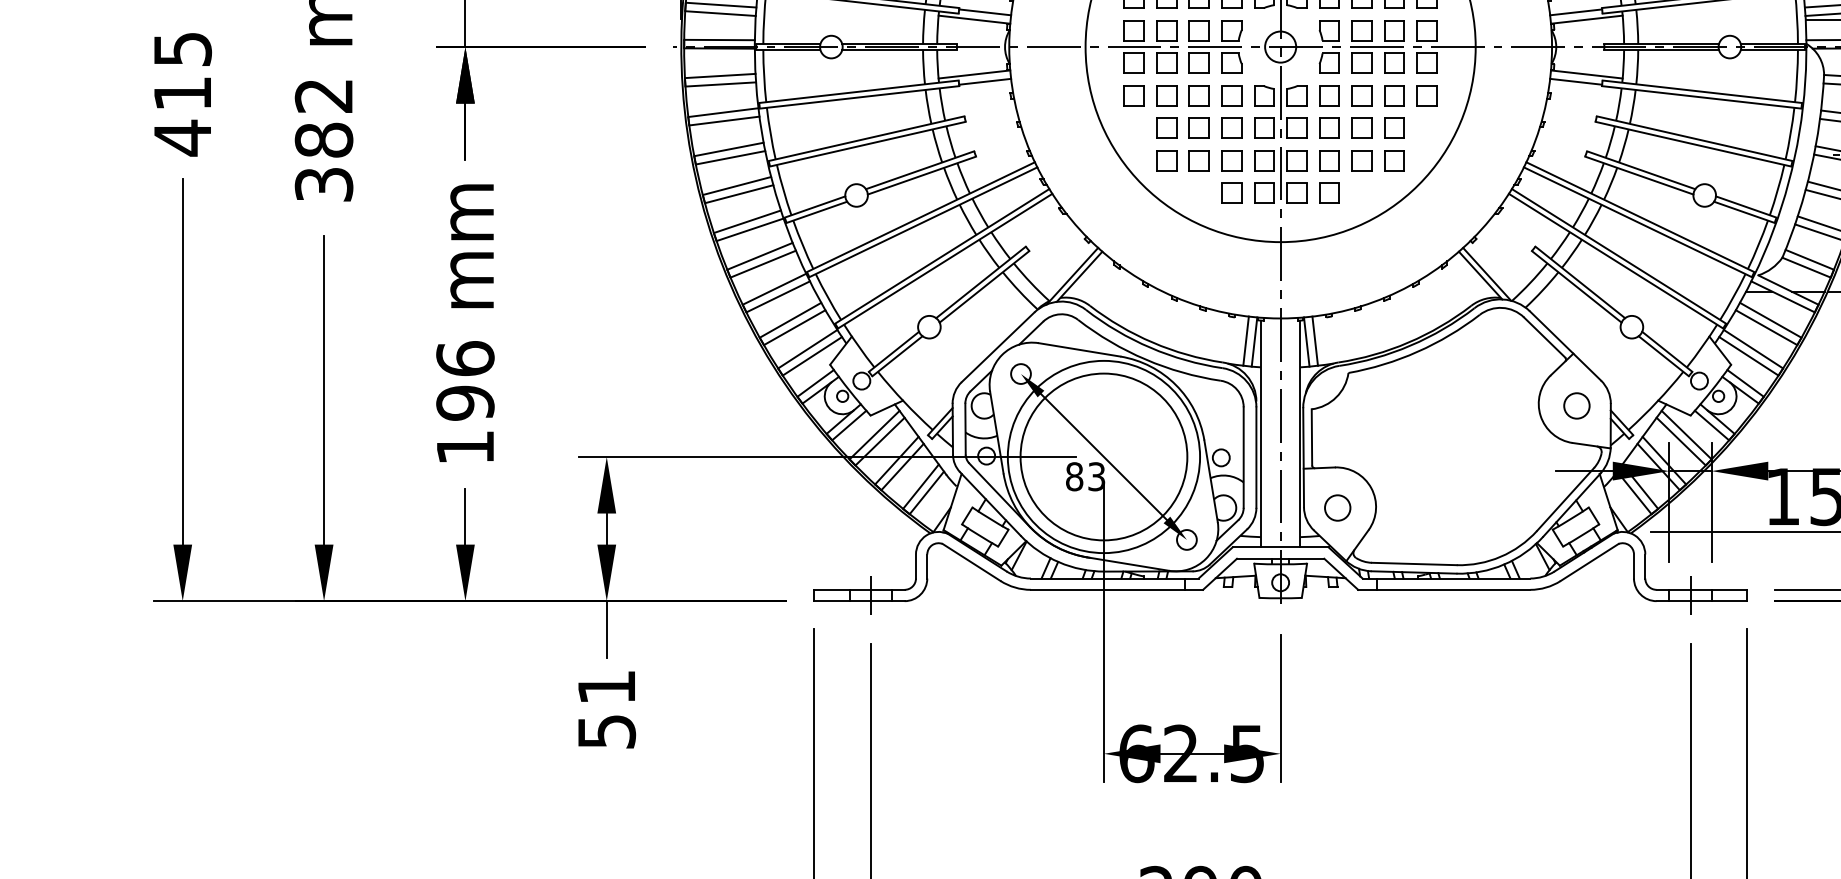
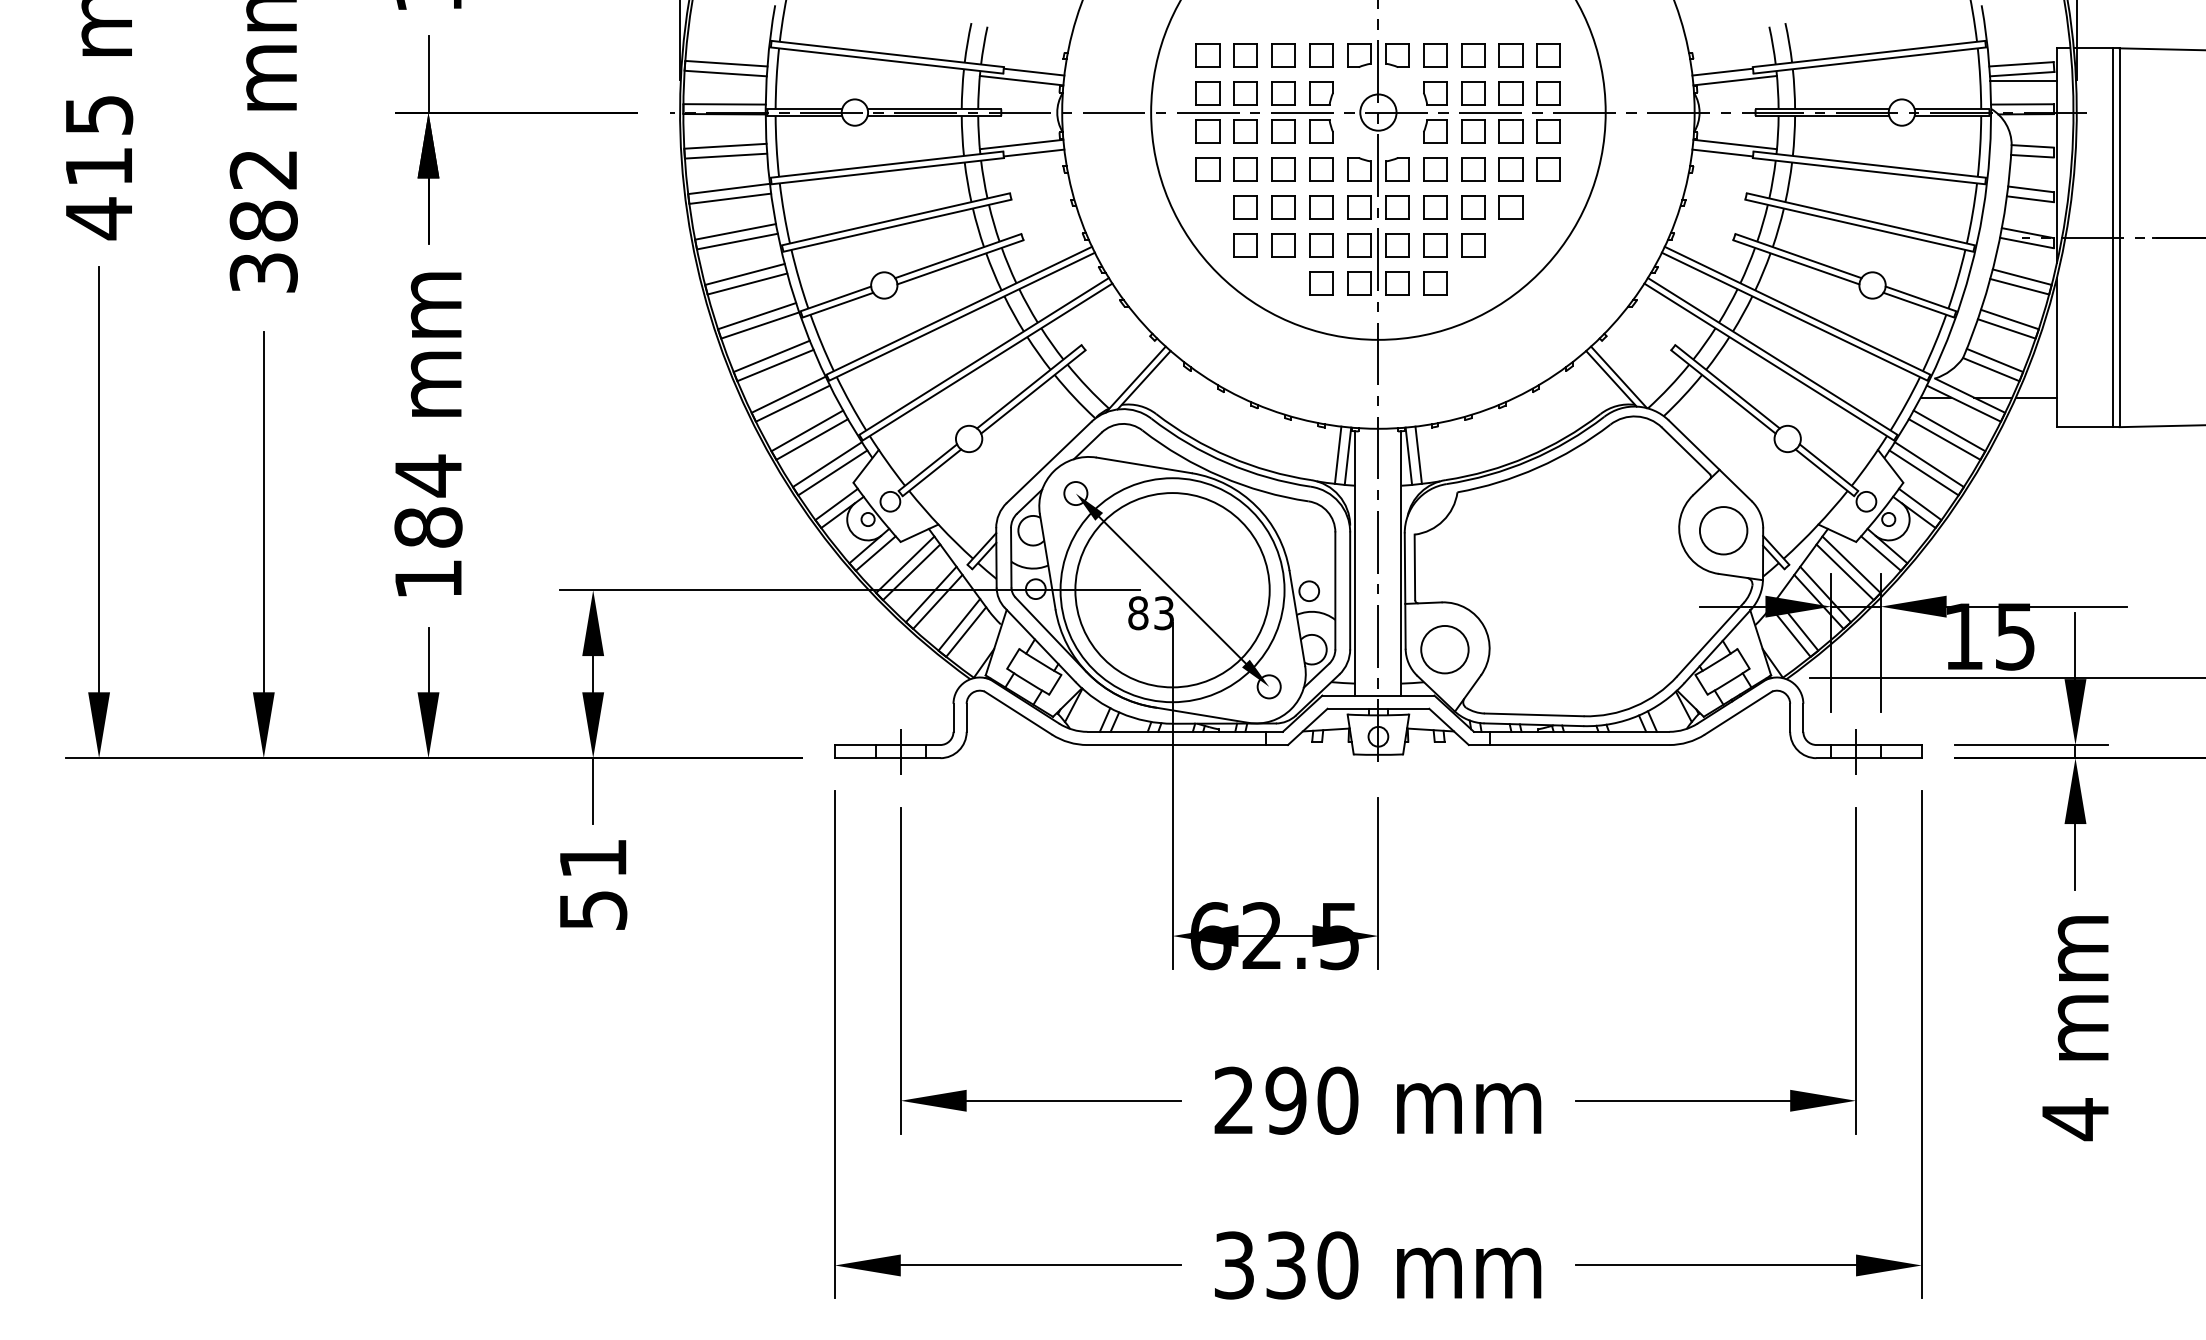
part: (1393, 161) -> (1510, 245), removed
text: (465, 380) -> (428, 501), 196 -> 184
circle: (1576, 405) -> (1723, 530), size x1.6
circle: (1337, 507) -> (1444, 649), size x1.6

